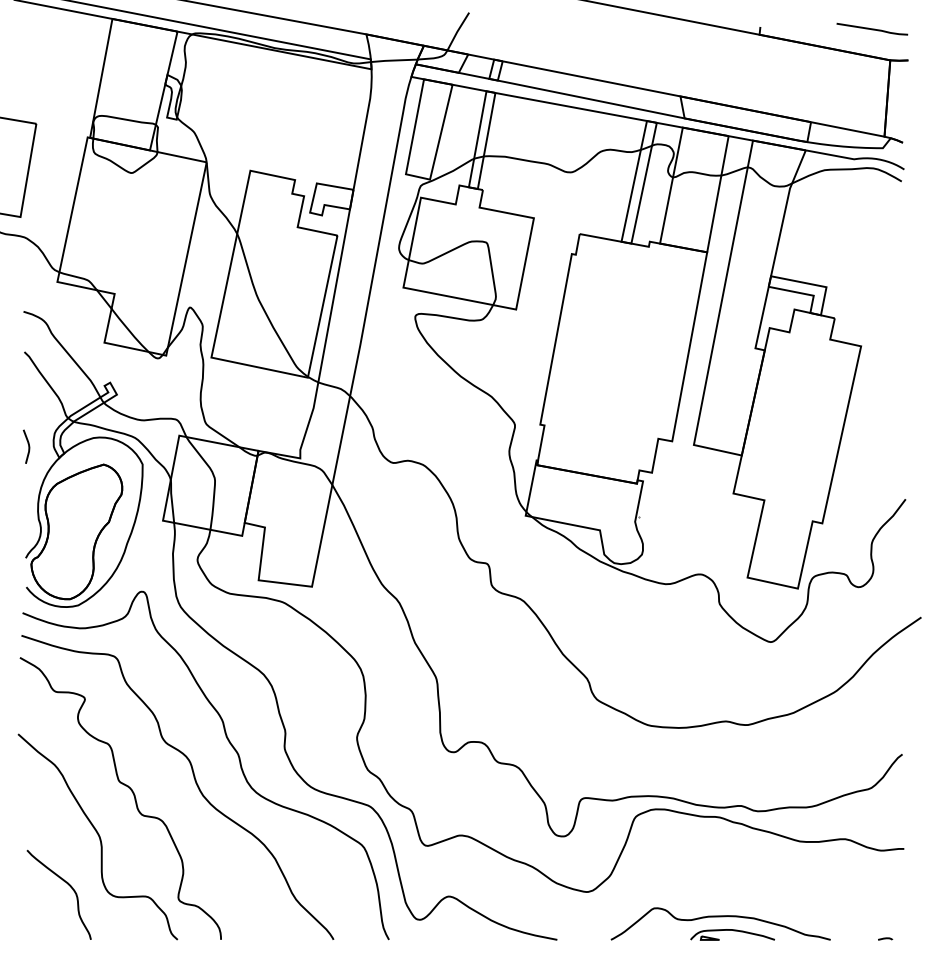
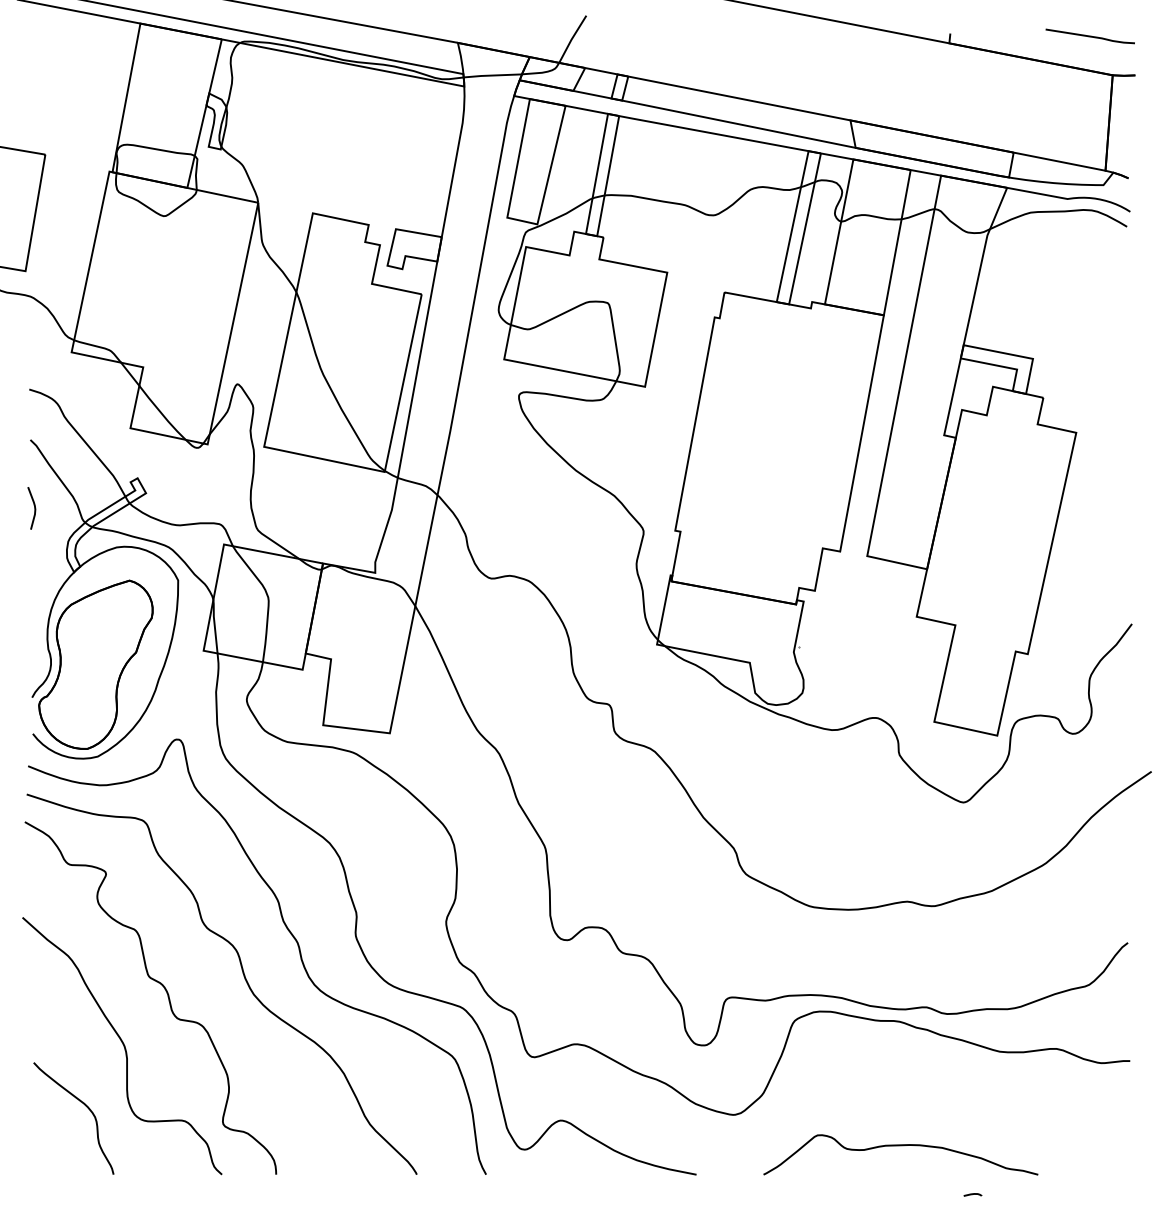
curve: (28, 446) -> (34, 508), moved
part: (732, 934) -> (915, 1168), removed
curve: (885, 938) -> (973, 1194), moved

